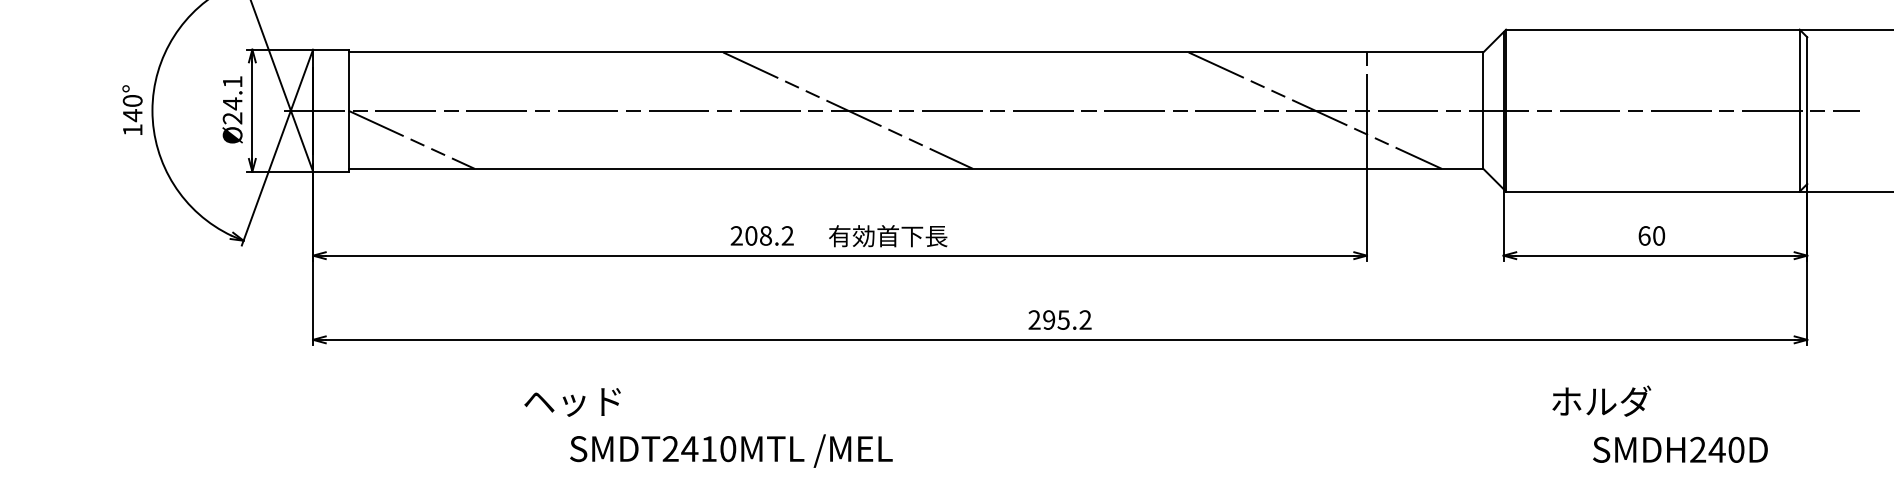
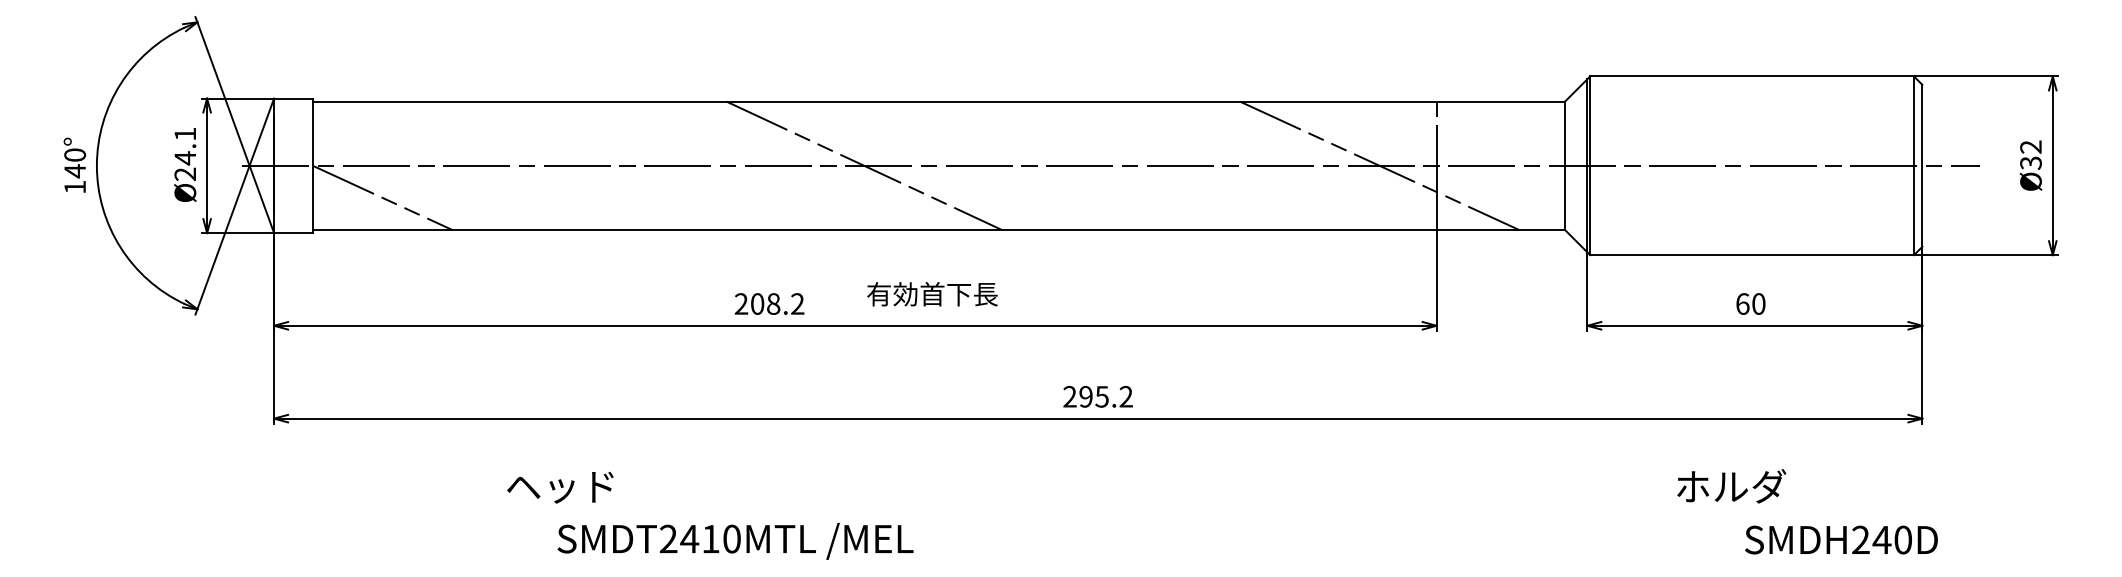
text: (888, 236) -> (932, 294), moved
text: (1601, 401) -> (1731, 486), moved
text: (1680, 449) -> (1841, 539), moved

